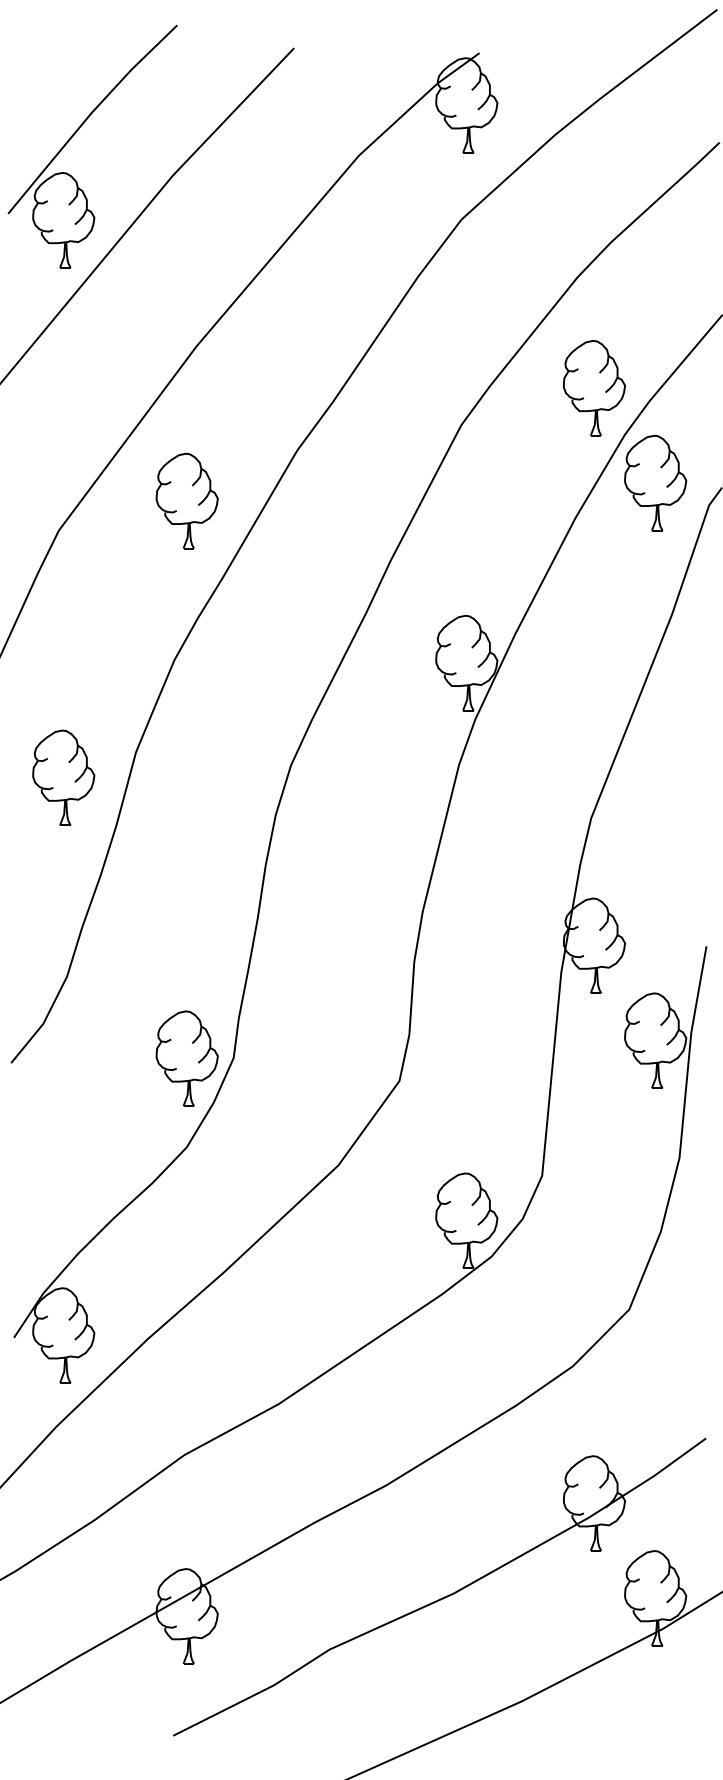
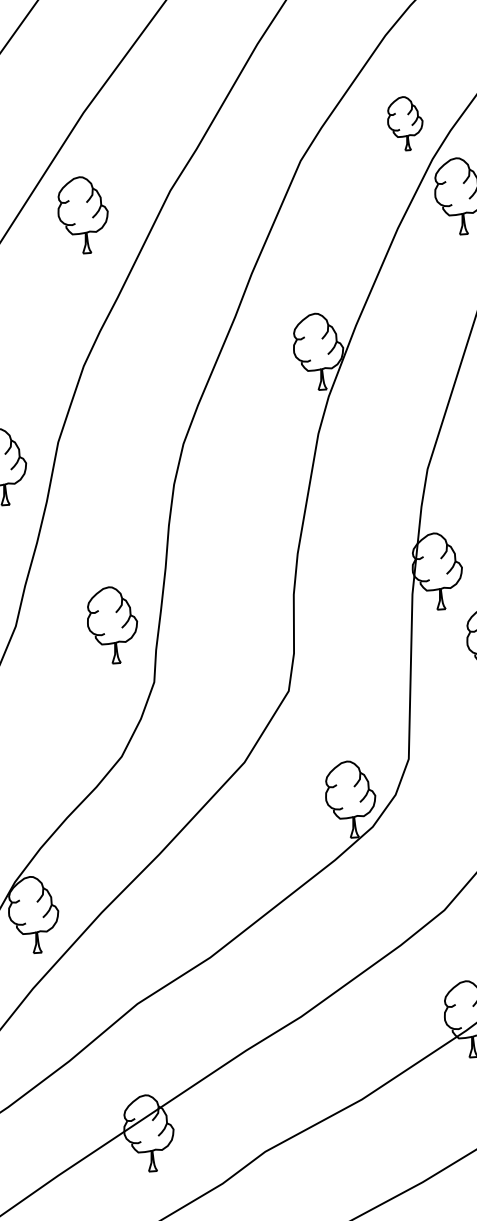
part: (594, 388) -> (405, 123), size x0.7
part: (186, 500) -> (82, 214), moved
part: (186, 1058) -> (112, 625), moved

